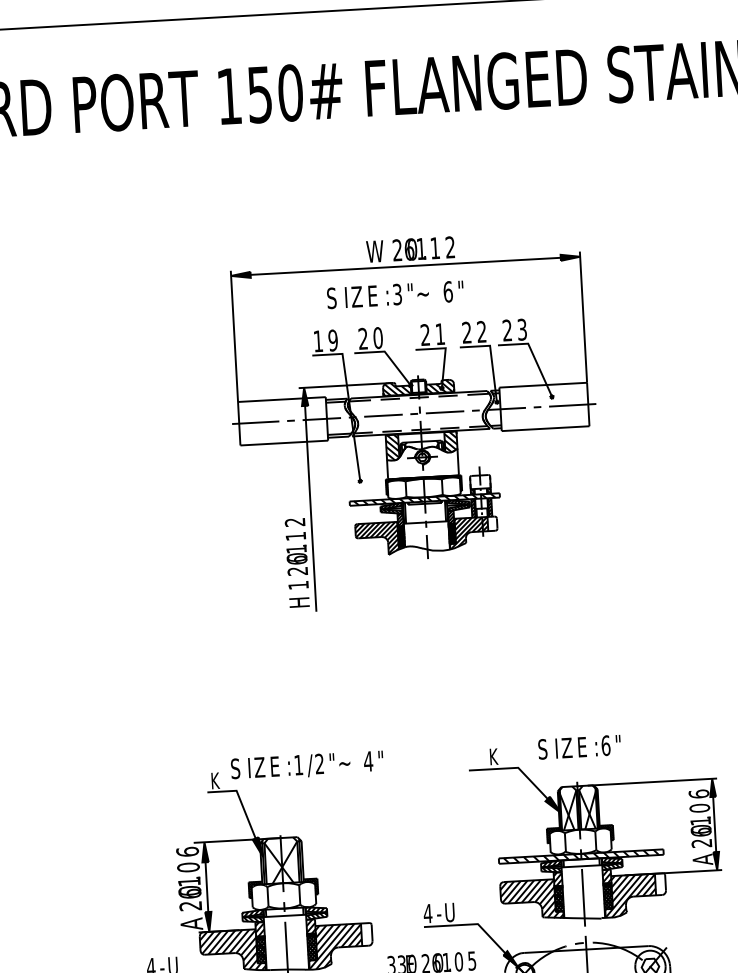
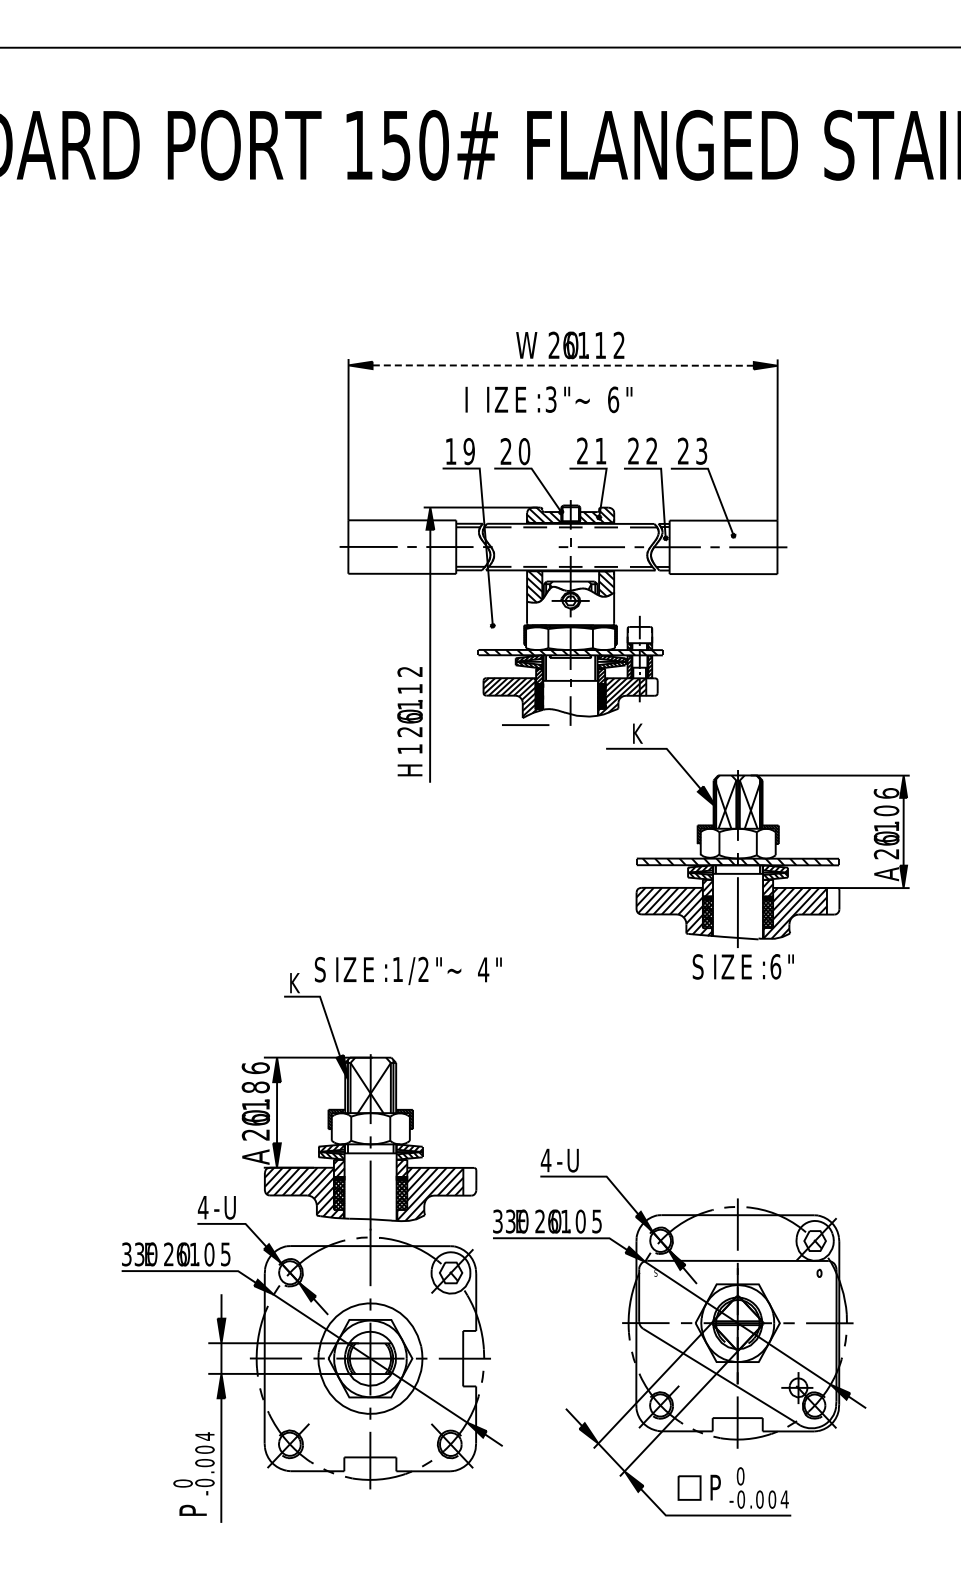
line: (405, 266) -> (563, 365), solid -> dashed
text: (331, 298) -> (470, 399), S -> I
line: (383, 415) -> (525, 724), moved
part: (596, 834) -> (757, 835), moved
text: (188, 867) -> (255, 1087), 0 -> 8

